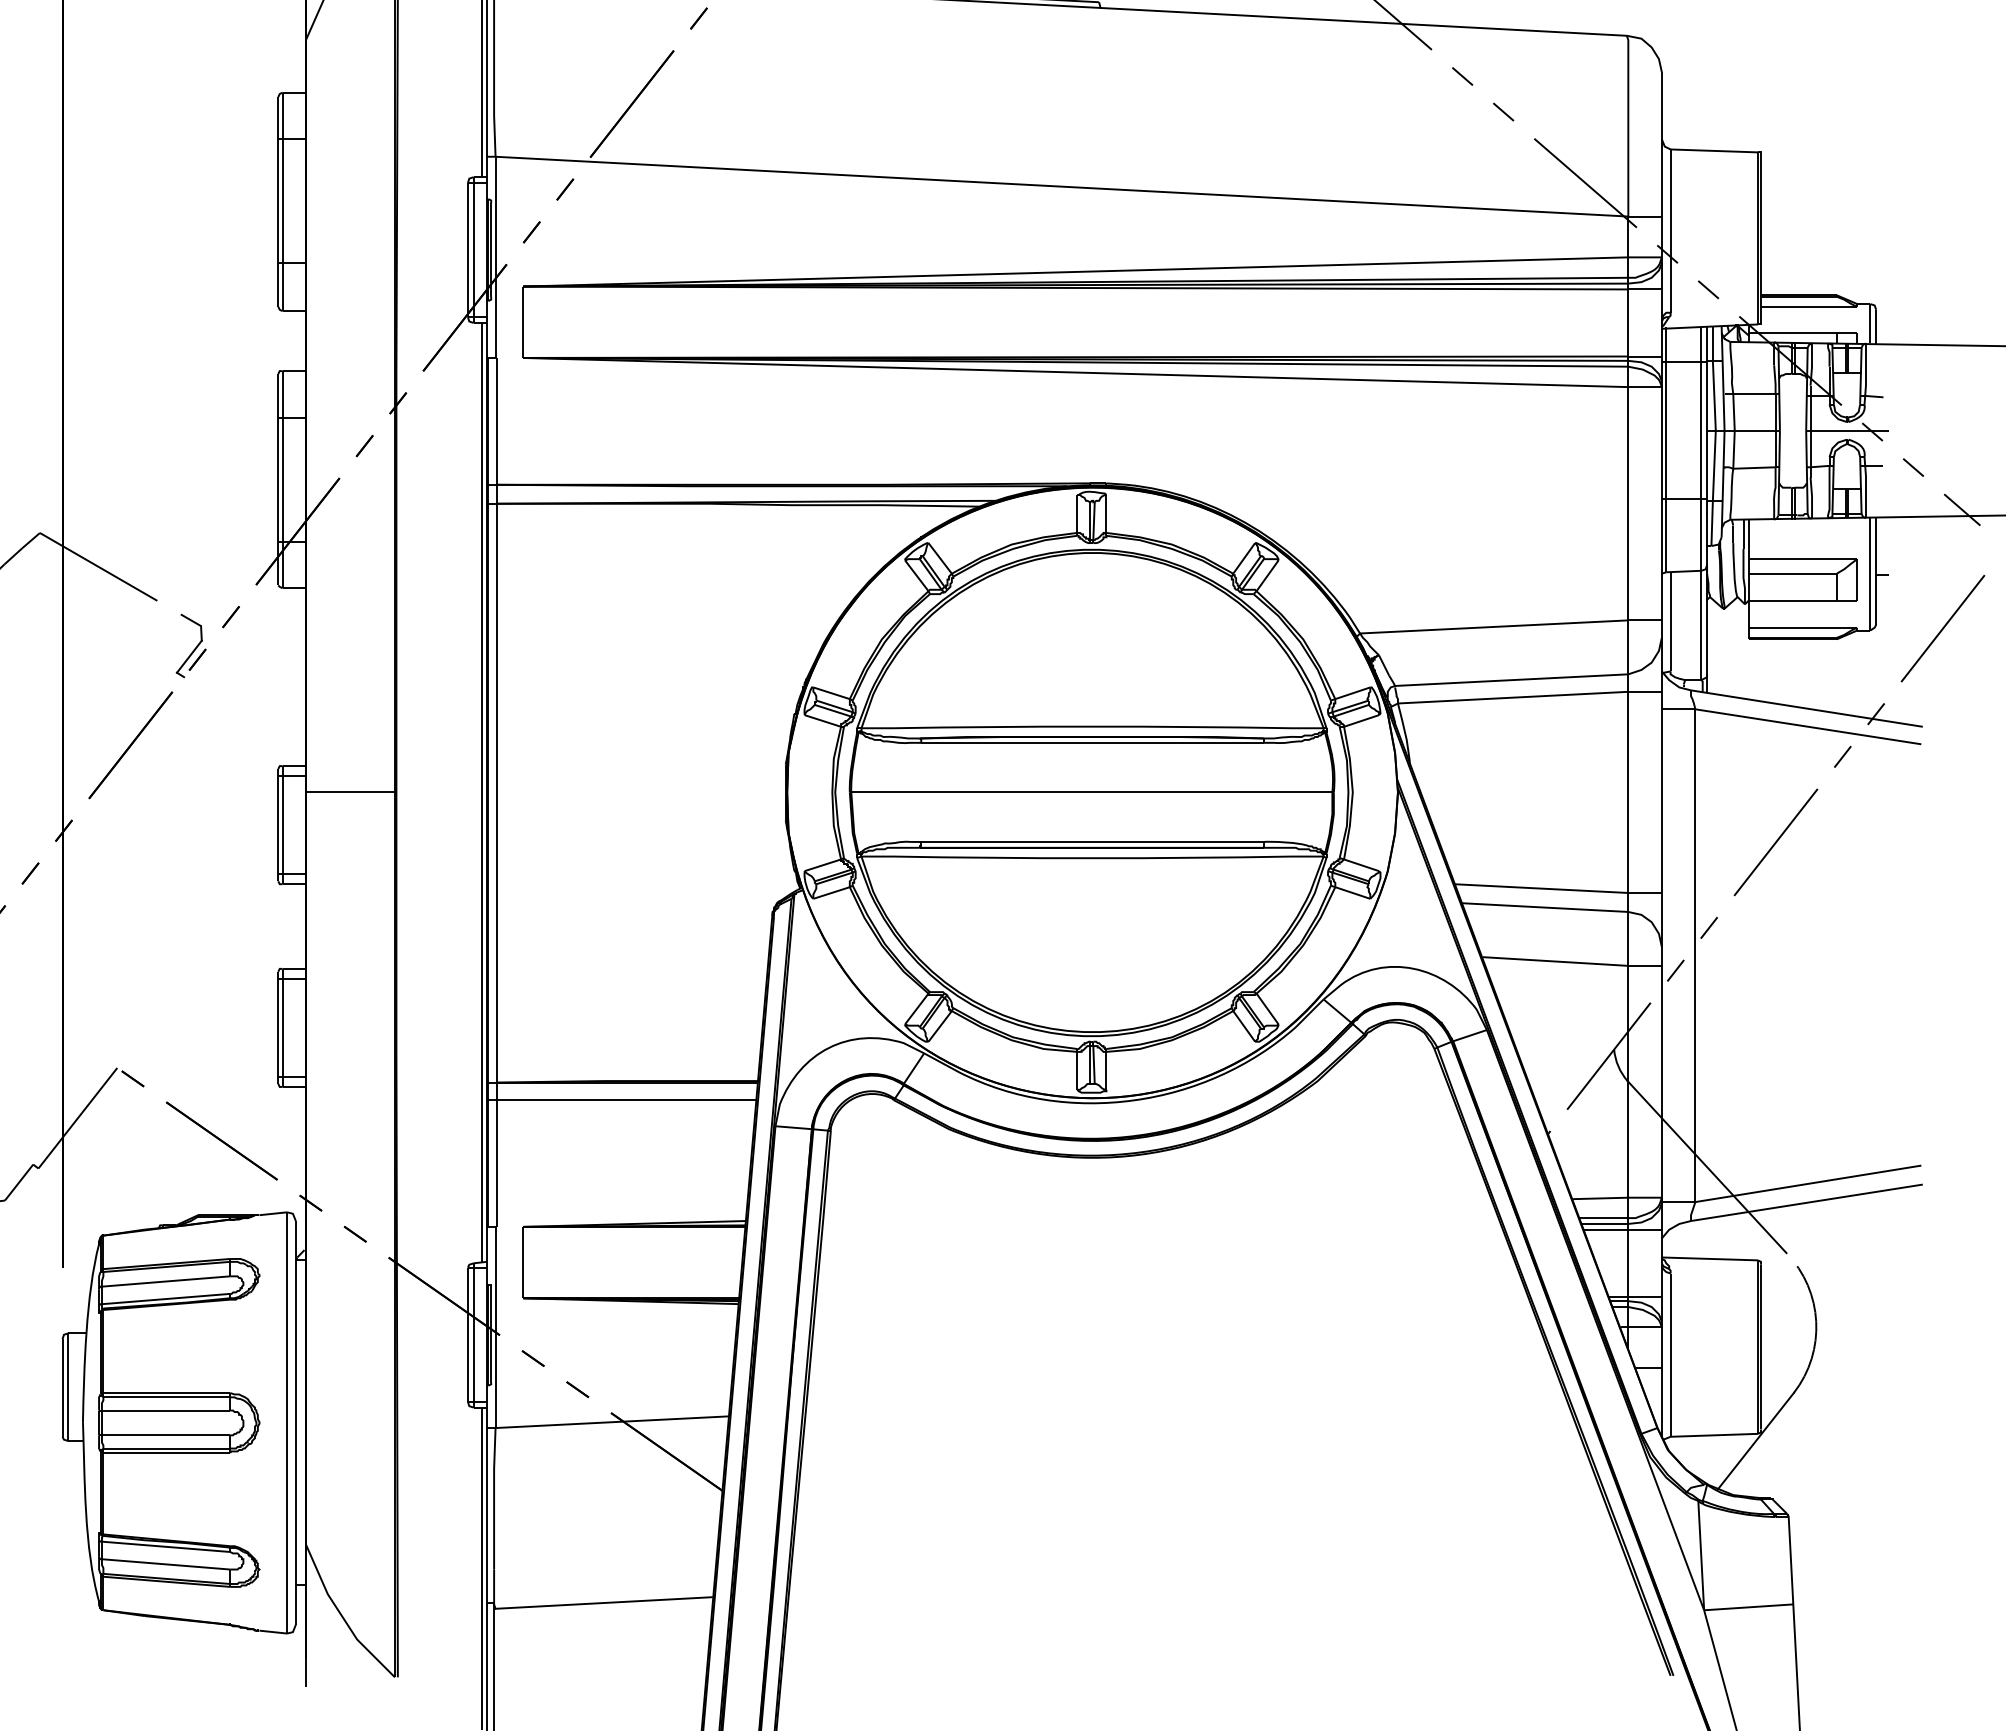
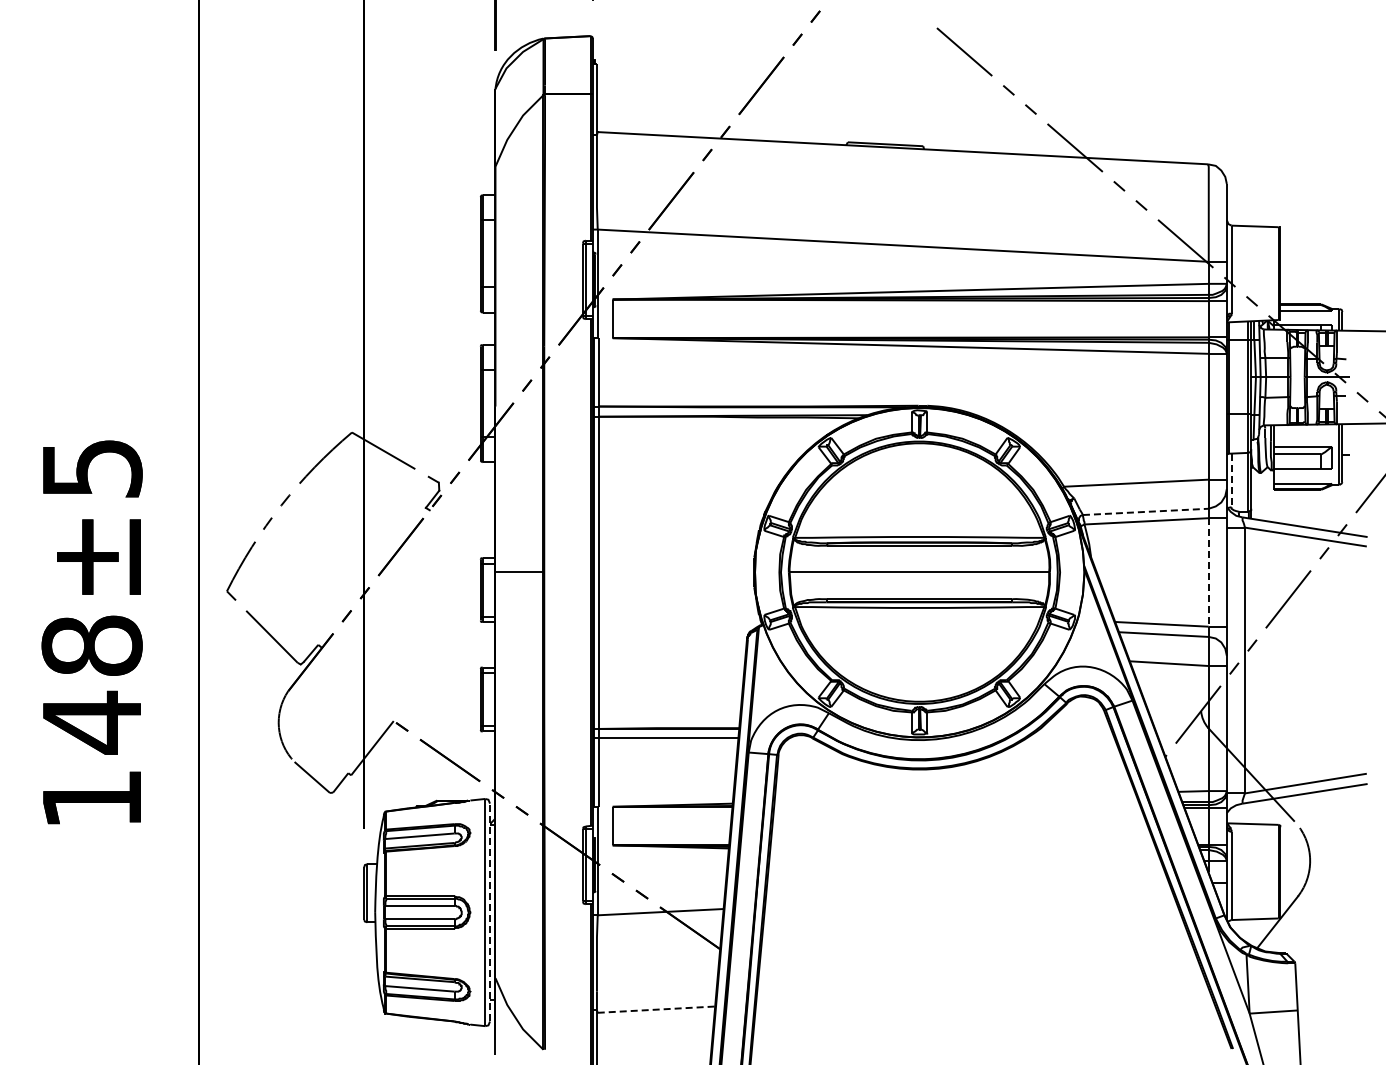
line: (1670, 621) -> (1231, 480), solid -> dashed
line: (1511, 679) -> (1145, 511), solid -> dashed
line: (1627, 792) -> (1208, 572), solid -> dashed
line: (296, 1422) -> (490, 912), solid -> dashed
line: (604, 1602) -> (656, 1009), solid -> dashed

